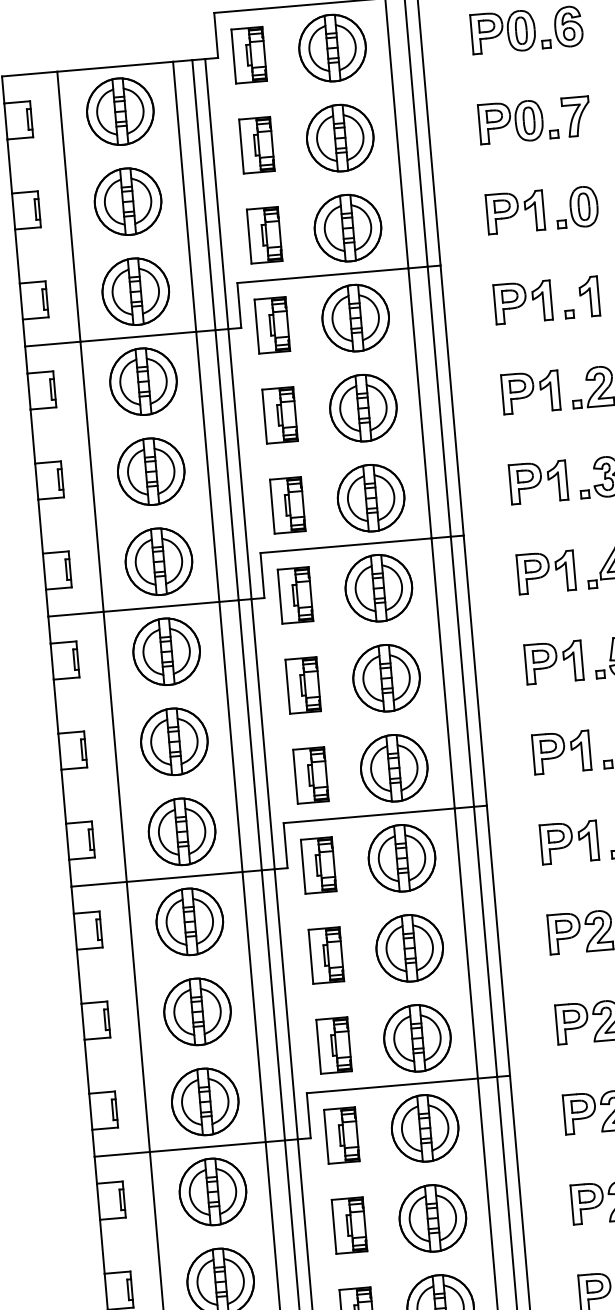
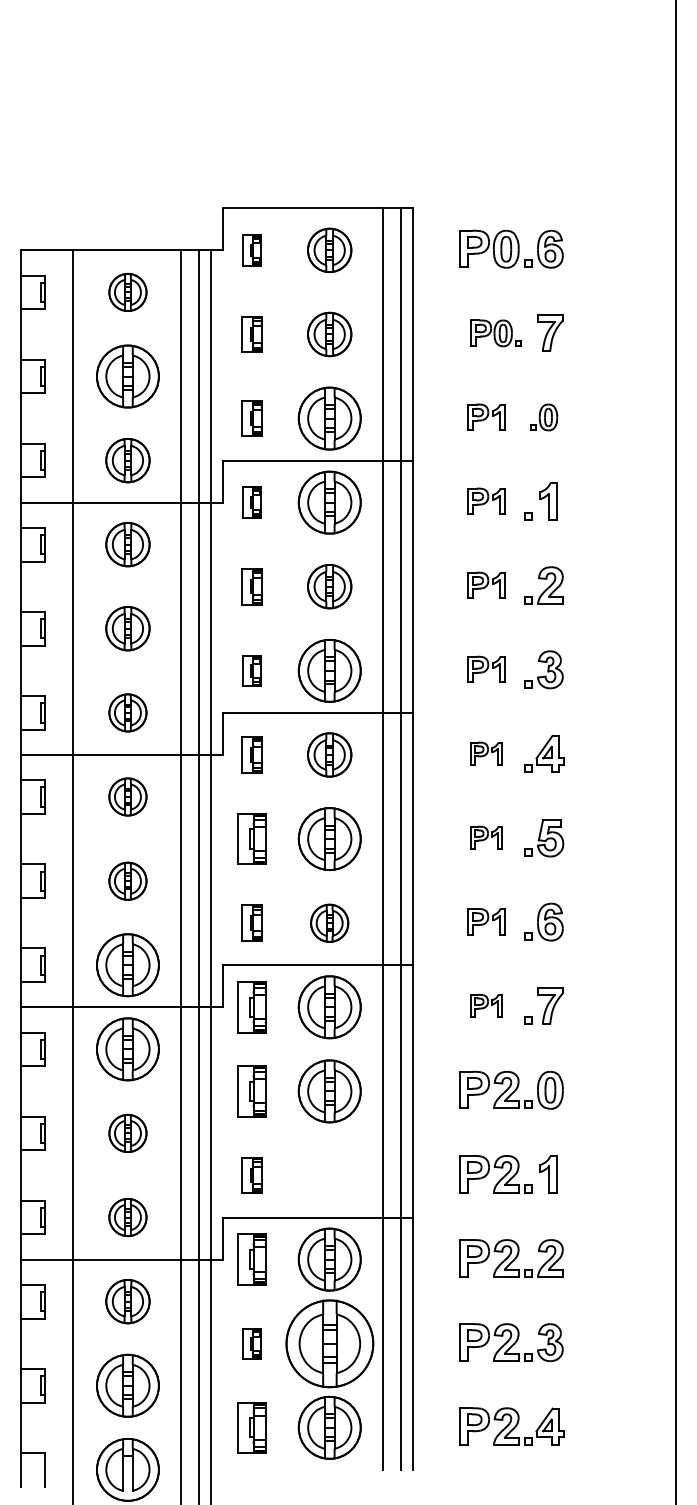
part: (332, 48) -> (329, 250), size x0.7
part: (248, 55) -> (251, 250), size x0.6
part: (119, 111) -> (127, 292), size x0.6
part: (517, 121) -> (495, 333), size x0.7
part: (339, 138) -> (329, 334), size x0.7
part: (256, 145) -> (251, 334), size x0.7
part: (576, 207) -> (543, 417), size x0.7
part: (515, 212) -> (486, 417), size x0.7
part: (264, 235) -> (251, 418), size x0.7
part: (135, 291) -> (127, 460), size x0.7
part: (523, 302) -> (486, 501), size x0.7
part: (271, 325) -> (251, 502), size x0.6
part: (143, 381) -> (127, 544), size x0.7
part: (531, 392) -> (486, 585), size x0.7
part: (363, 407) -> (329, 586), size x0.7
part: (279, 415) -> (251, 586), size x0.7
part: (150, 471) -> (127, 628), size x0.7
part: (538, 482) -> (486, 669), size x0.7
part: (287, 505) -> (251, 670), size x0.6
part: (158, 561) -> (127, 712), size x0.6
part: (546, 572) -> (486, 753), size x0.6
part: (378, 587) -> (329, 754), size x0.7
part: (295, 594) -> (251, 754), size x0.7
part: (166, 651) -> (127, 796), size x0.6
part: (554, 662) -> (486, 837), size x0.6
part: (173, 742) -> (127, 881), size x0.6
part: (561, 752) -> (486, 921), size x0.7
part: (394, 768) -> (329, 923), size x0.6
part: (310, 774) -> (251, 922), size x0.7
part: (569, 842) -> (486, 1005), size x0.6
part: (197, 1011) -> (127, 1133), size x0.6
part: (417, 1038) -> (329, 1175), removed
part: (333, 1045) -> (251, 1175), size x0.7
part: (204, 1101) -> (127, 1217), size x0.6
part: (212, 1191) -> (127, 1301), size x0.7
part: (432, 1218) -> (329, 1343), size x1.4
part: (349, 1225) -> (251, 1343), size x0.6

